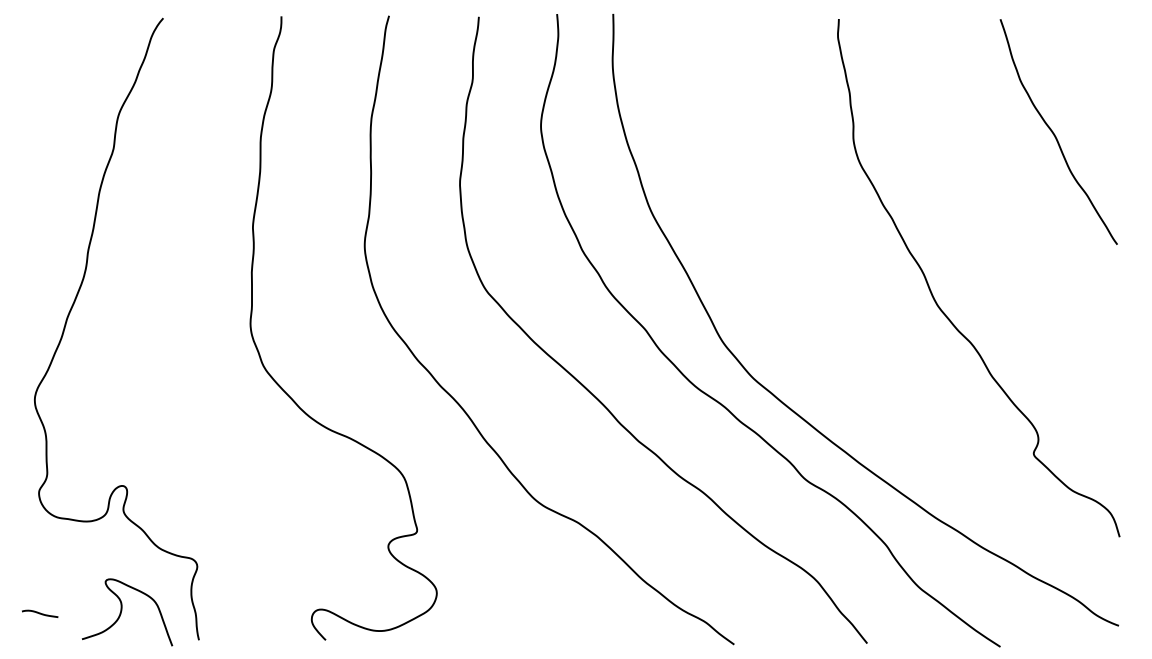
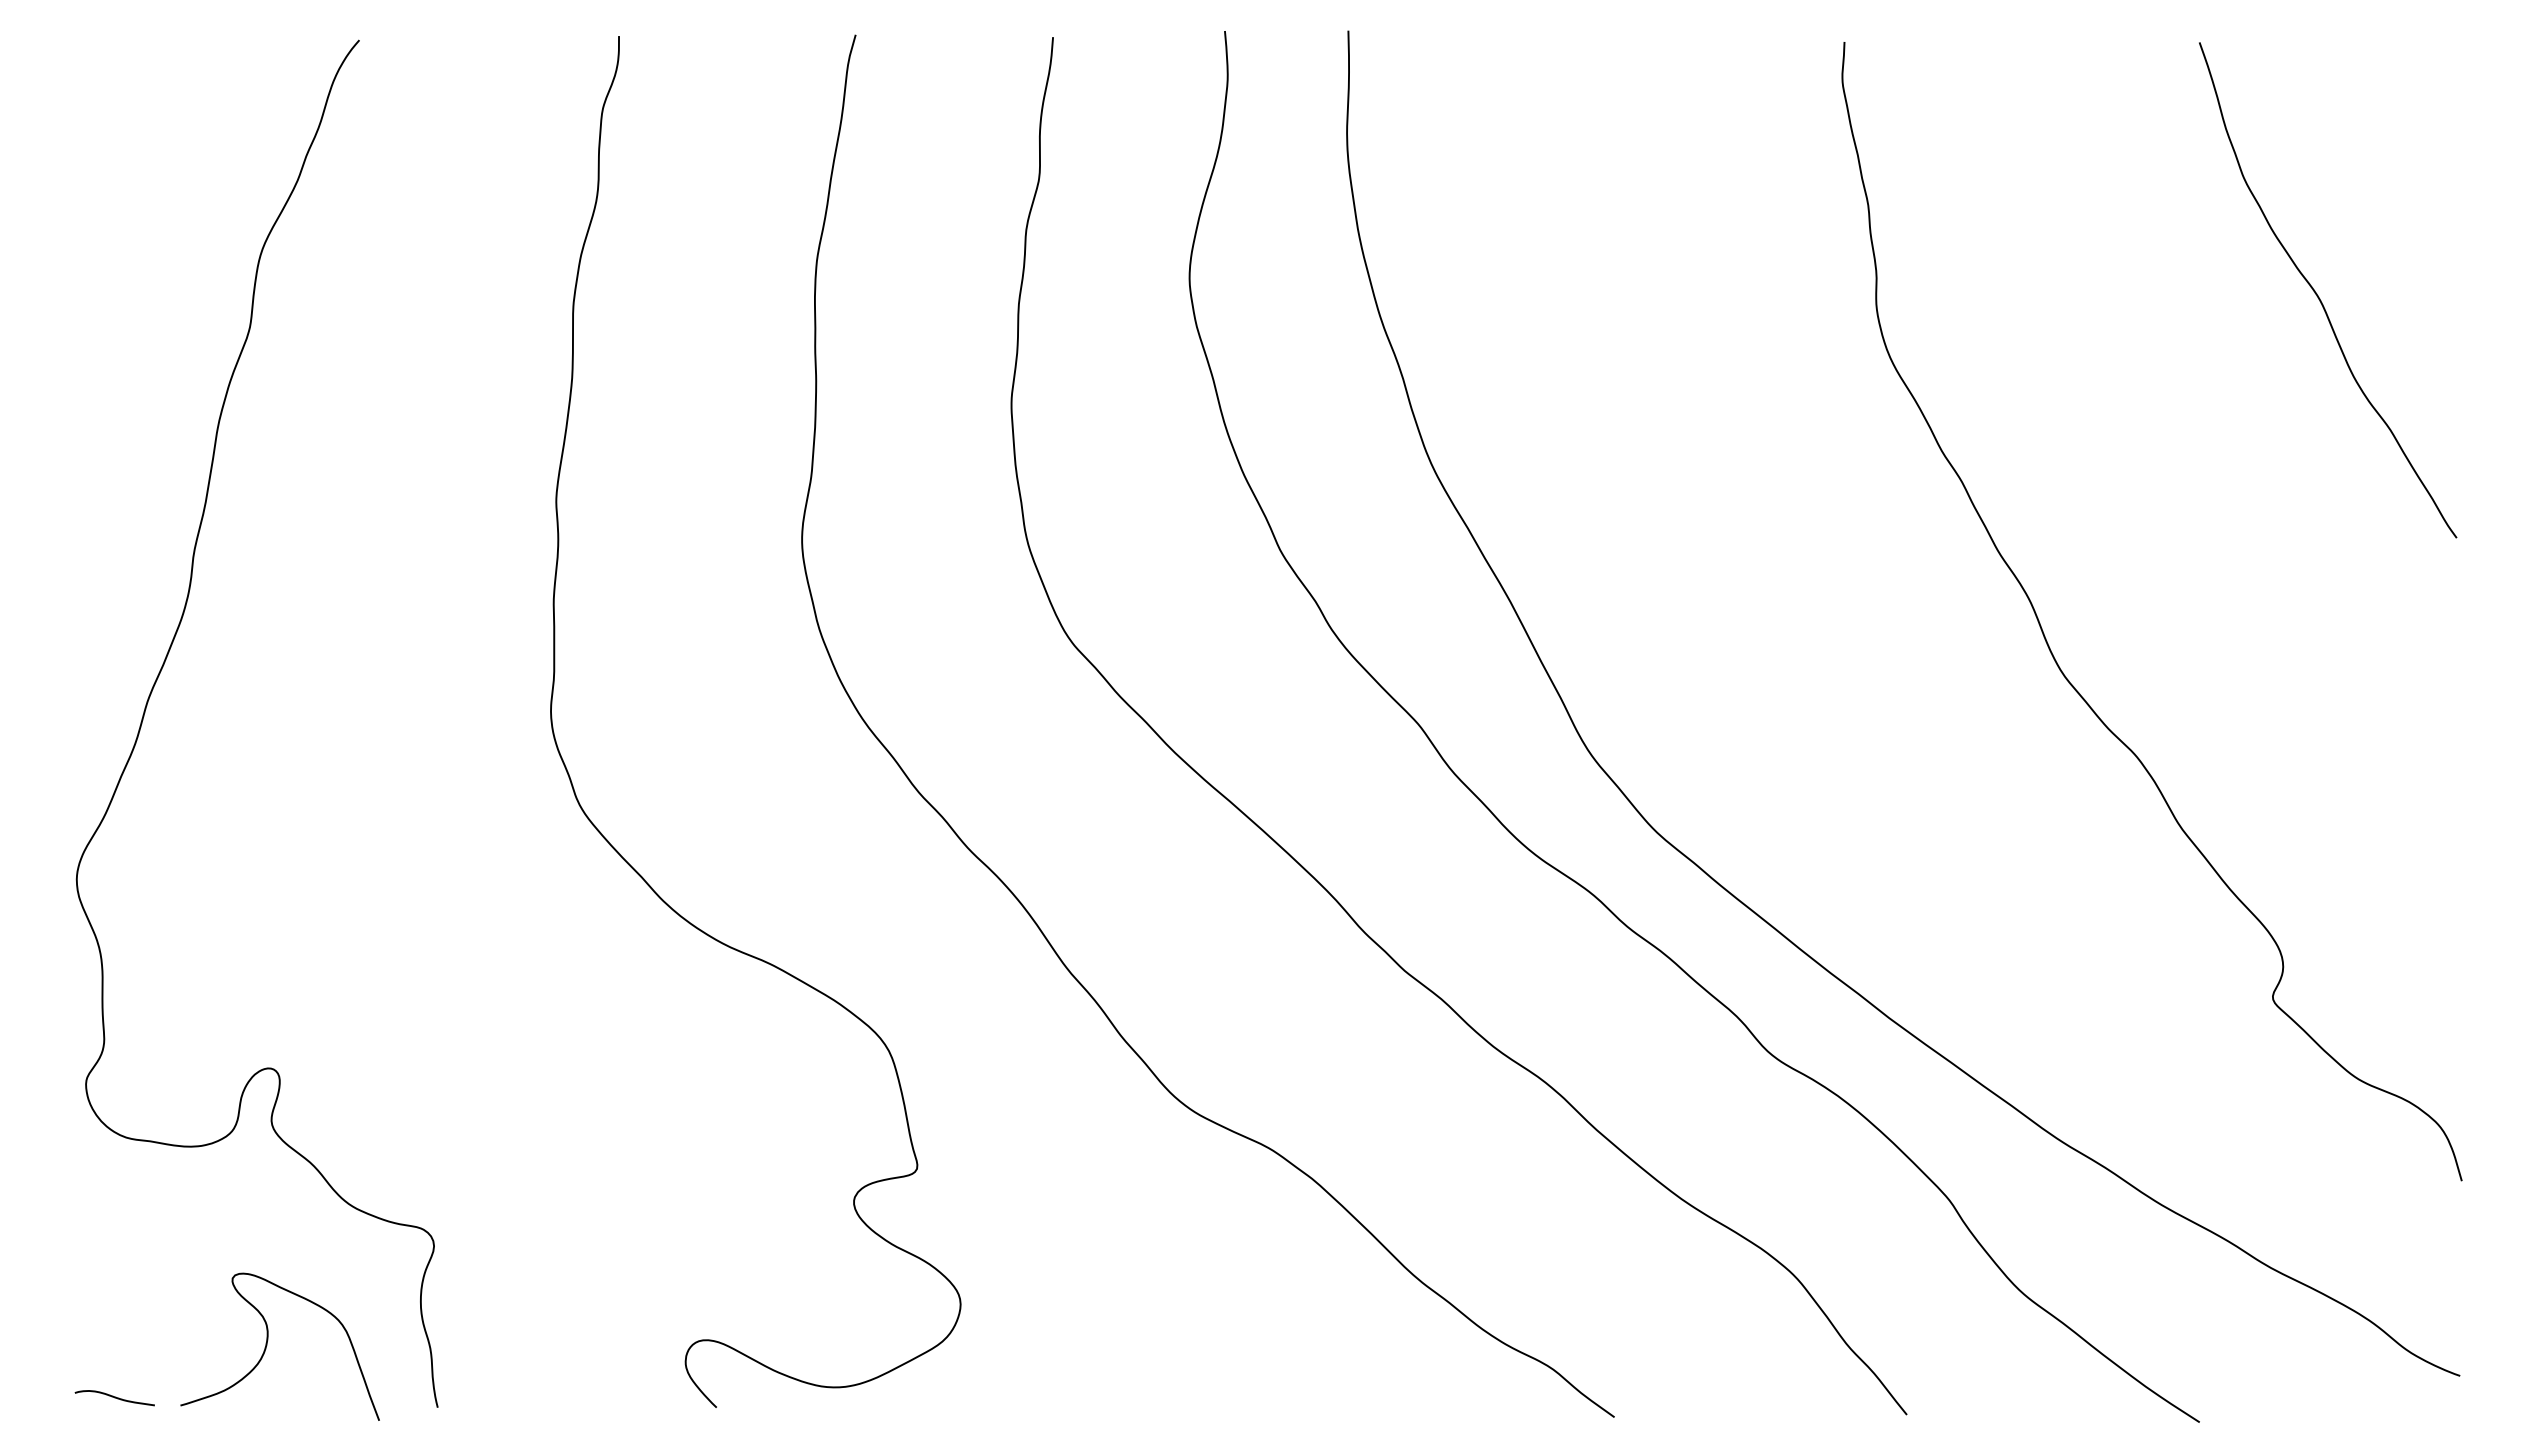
curve: (40, 613) -> (115, 1397), moved

